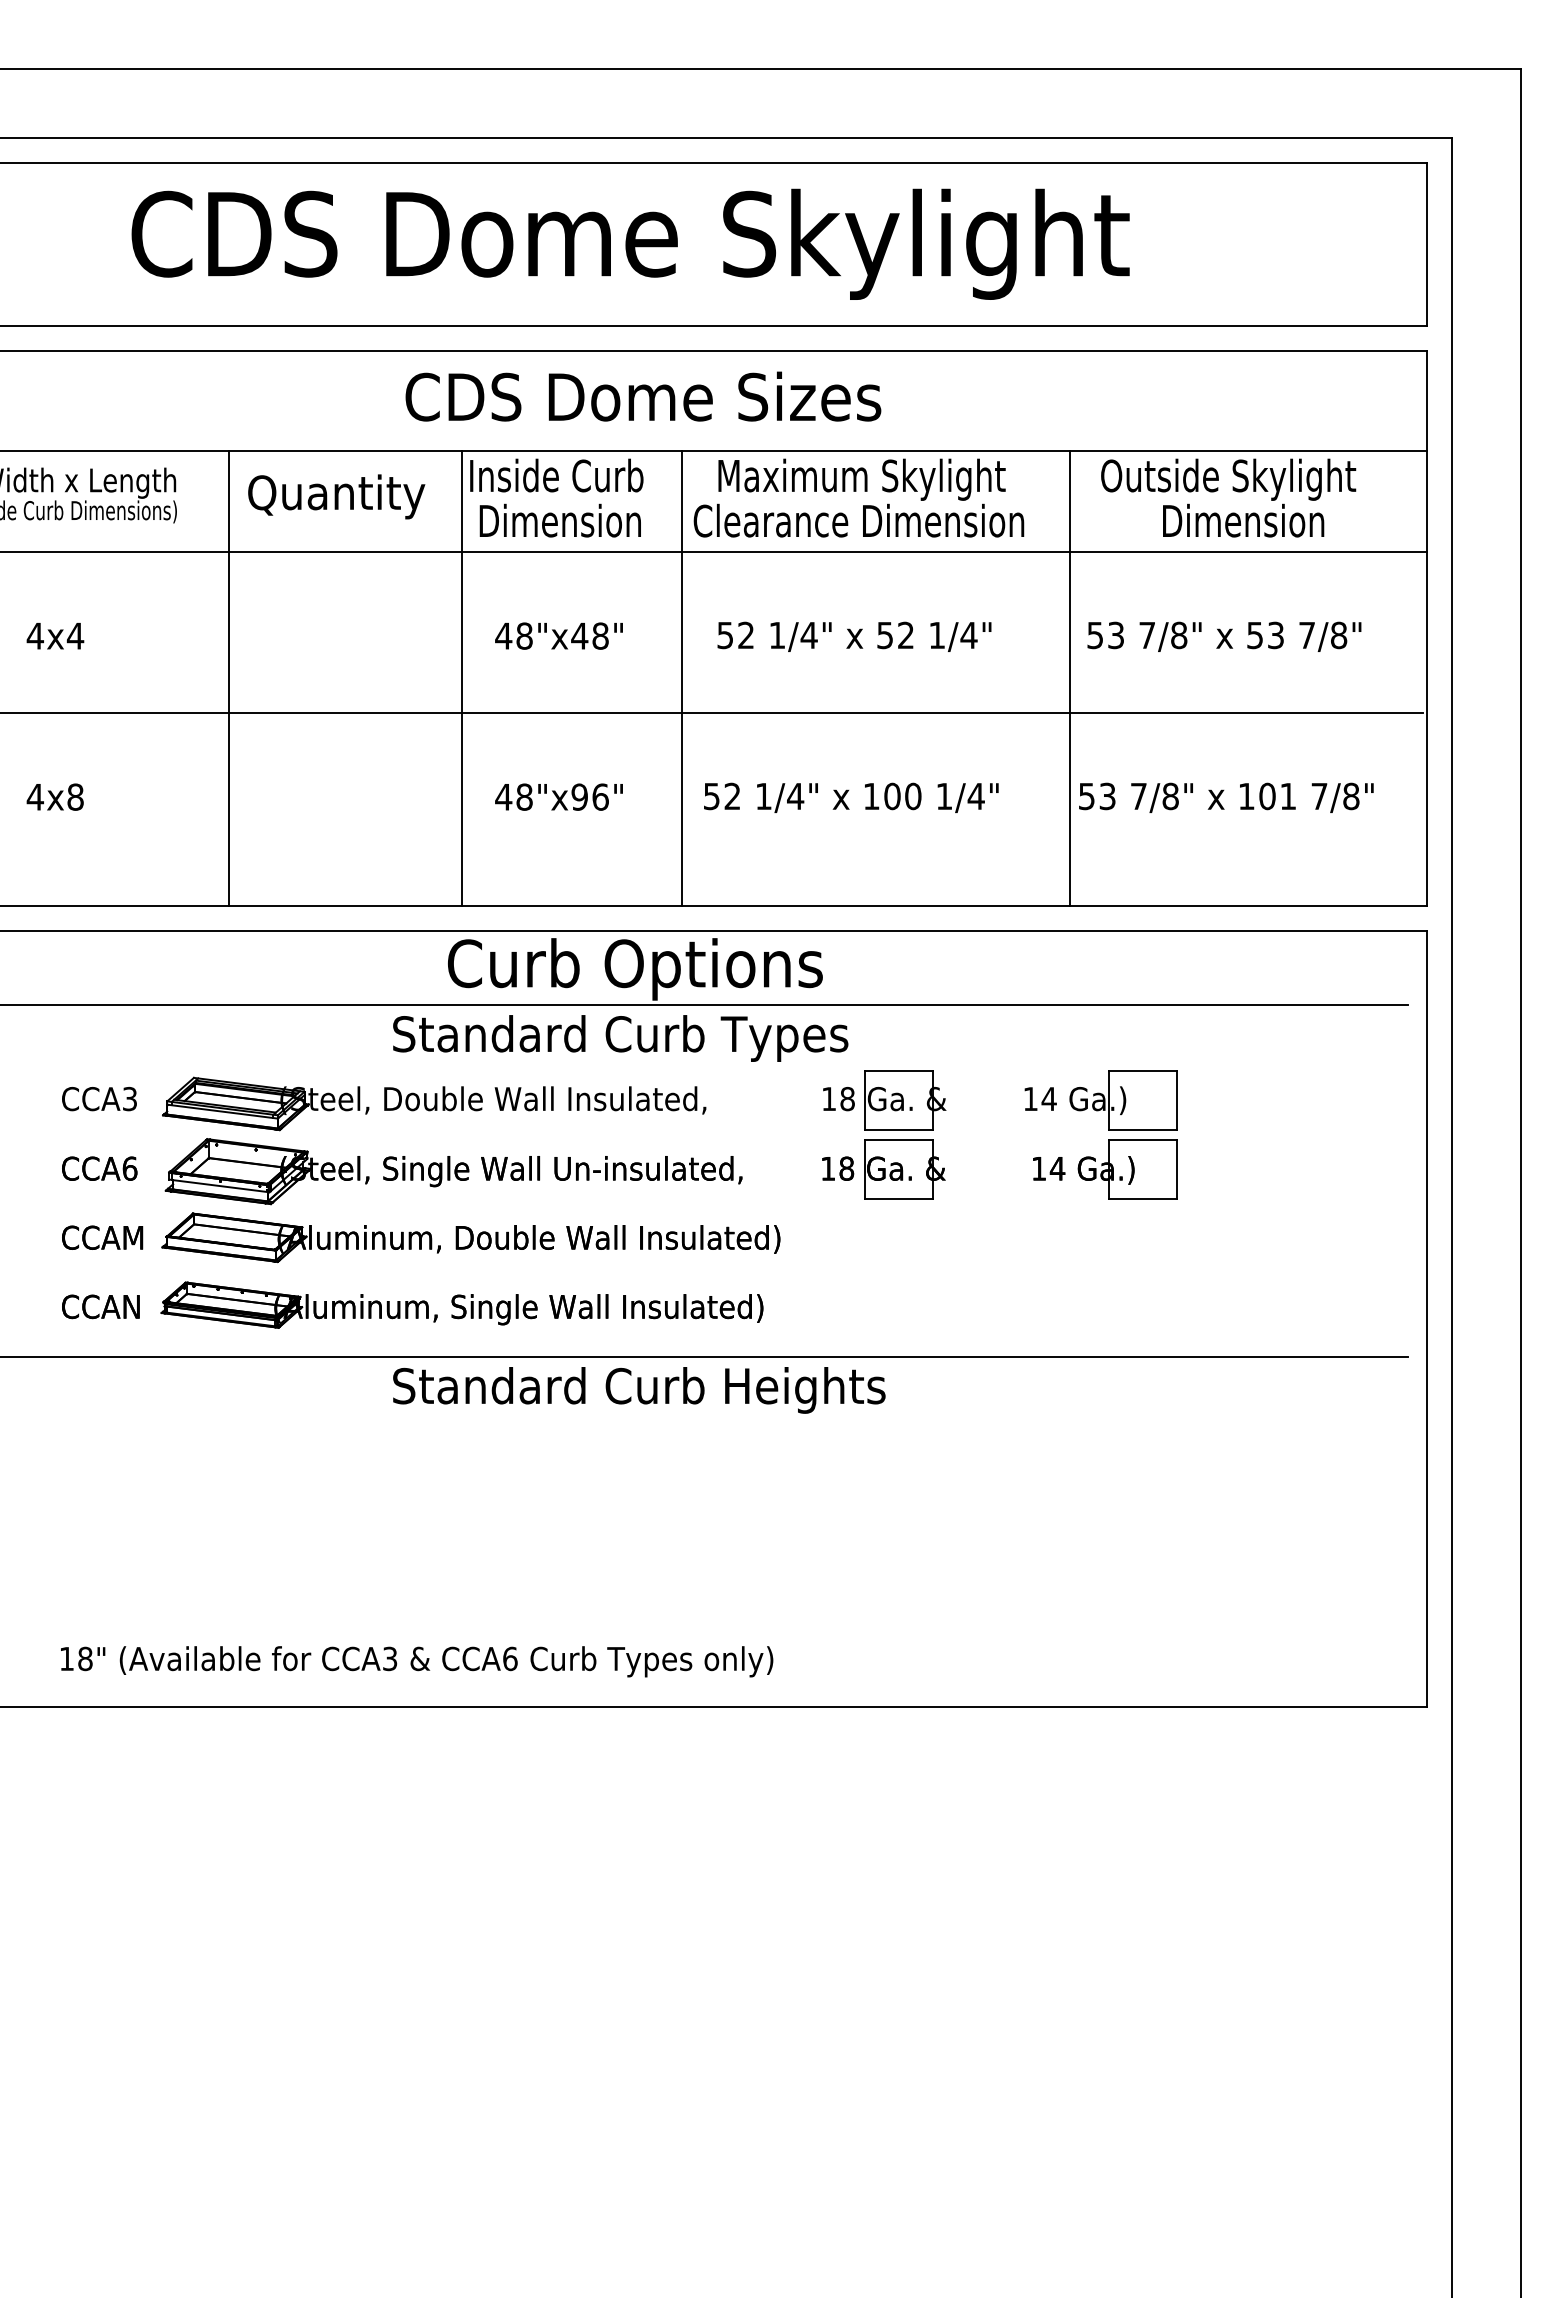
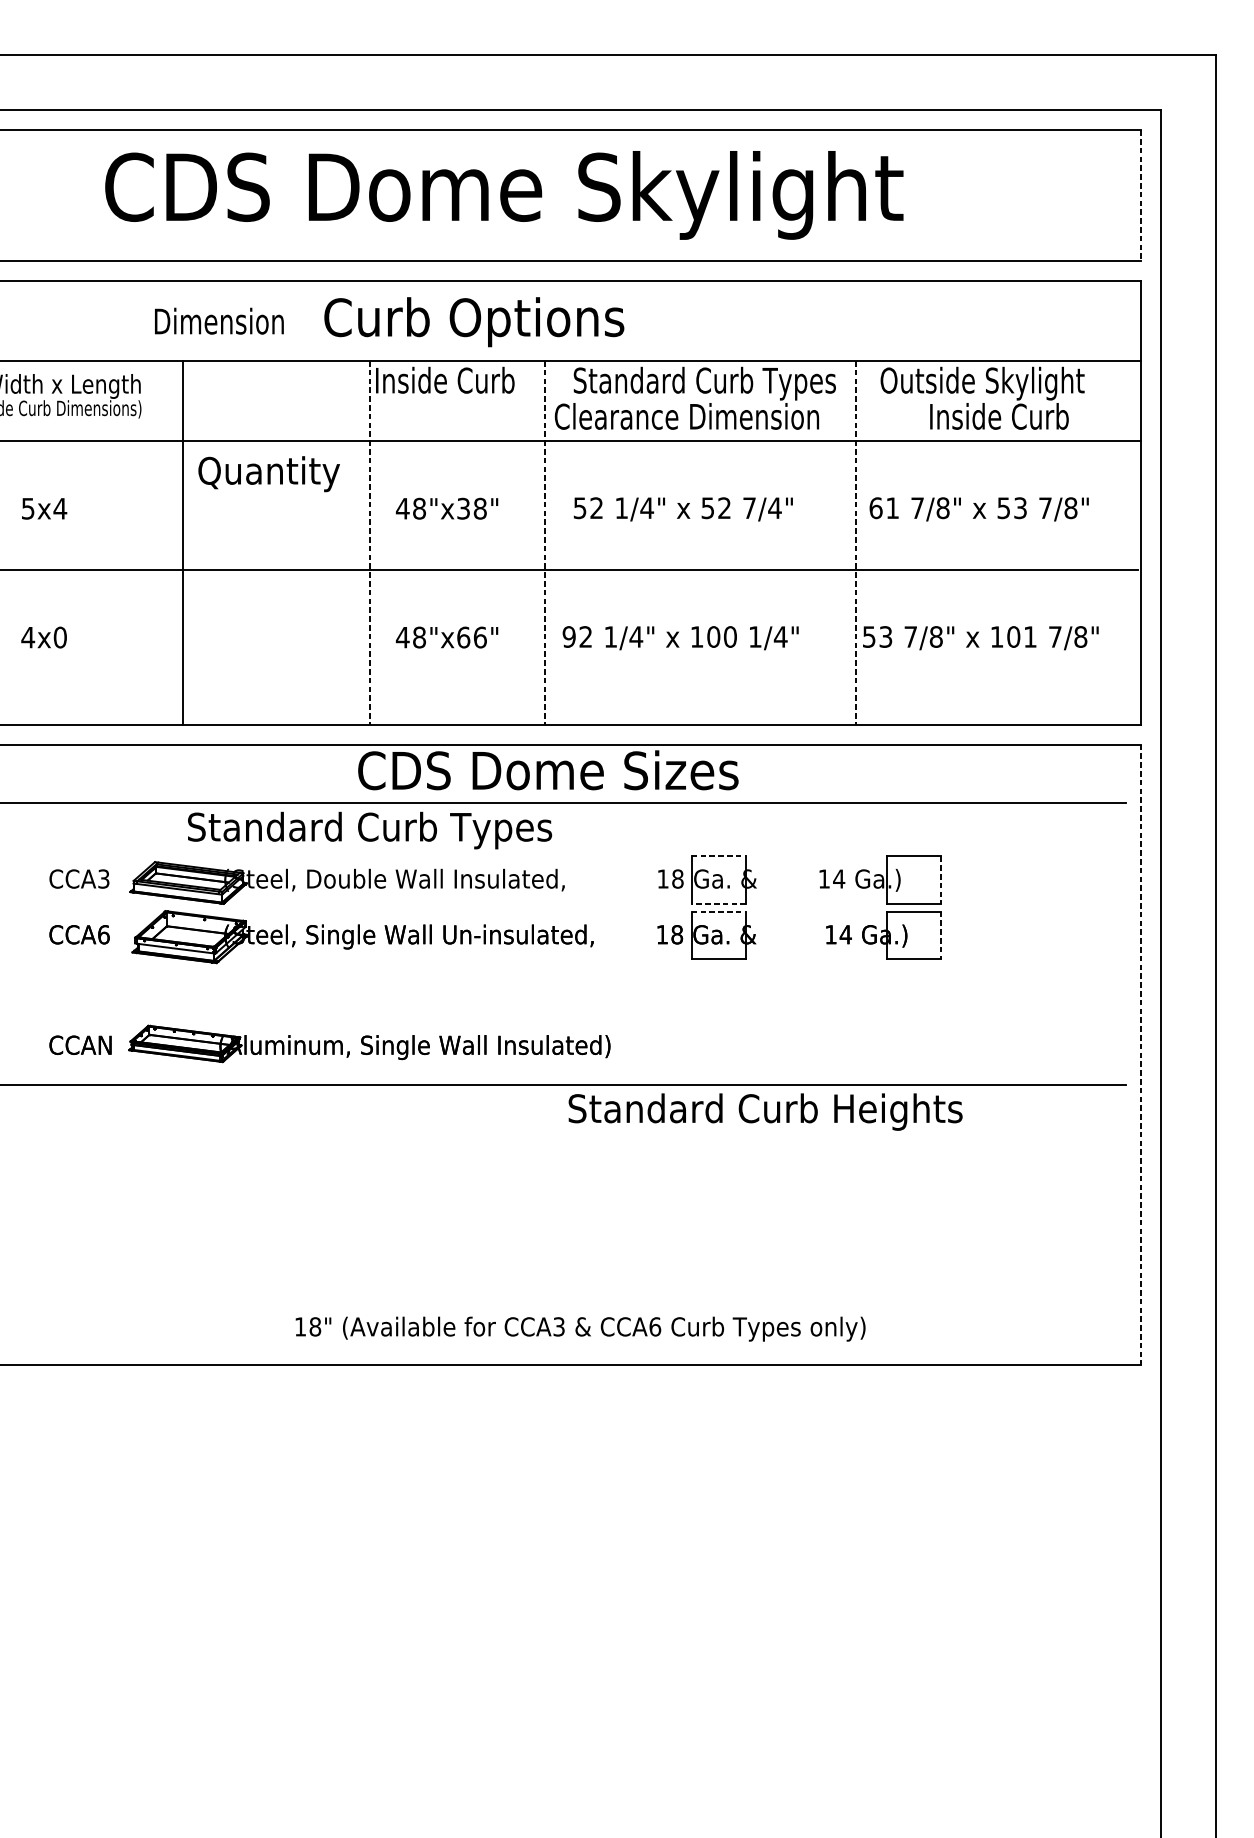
line: (1427, 244) -> (1141, 195), solid -> dashed
text: (664, 402) -> (531, 321), CDS Dome Sizes -> Curb Options
text: (881, 479) -> (704, 383), Maximum Skylight -> Standard Curb Types
text: (336, 496) -> (269, 473), moved
text: (559, 520) -> (218, 321), moved
text: (1251, 520) -> (1000, 416), Dimension -> Inside Curb
text: (34, 635) -> (27, 508), 4x4 -> 5x4
text: (579, 635) -> (463, 508), 48"x48" -> 48"x38"
text: (936, 635) -> (748, 508), 1/4" -> 7/4"
text: (1105, 635) -> (884, 508), 53 -> 61
line: (462, 679) -> (369, 543), solid -> dashed
line: (682, 679) -> (545, 543), solid -> dashed
line: (1069, 679) -> (855, 543), solid -> dashed
text: (711, 795) -> (569, 636), 52 -> 92
text: (75, 796) -> (60, 637), 4x8 -> 4x0
text: (579, 796) -> (463, 637), 48"x96" -> 48"x66"
text: (706, 969) -> (565, 775), Curb Options -> CDS Dome Sizes
text: (620, 1038) -> (369, 830), moved
line: (898, 1070) -> (718, 856), solid -> dashed
line: (1177, 1100) -> (941, 880), solid -> dashed
line: (898, 1129) -> (718, 903), solid -> dashed
line: (898, 1139) -> (718, 911), solid -> dashed
line: (1177, 1169) -> (941, 935), solid -> dashed
part: (421, 1237) -> (337, 989), removed
line: (1427, 1318) -> (1141, 1054), solid -> dashed
text: (639, 1390) -> (765, 1112), moved
text: (417, 1661) -> (581, 1328), moved

